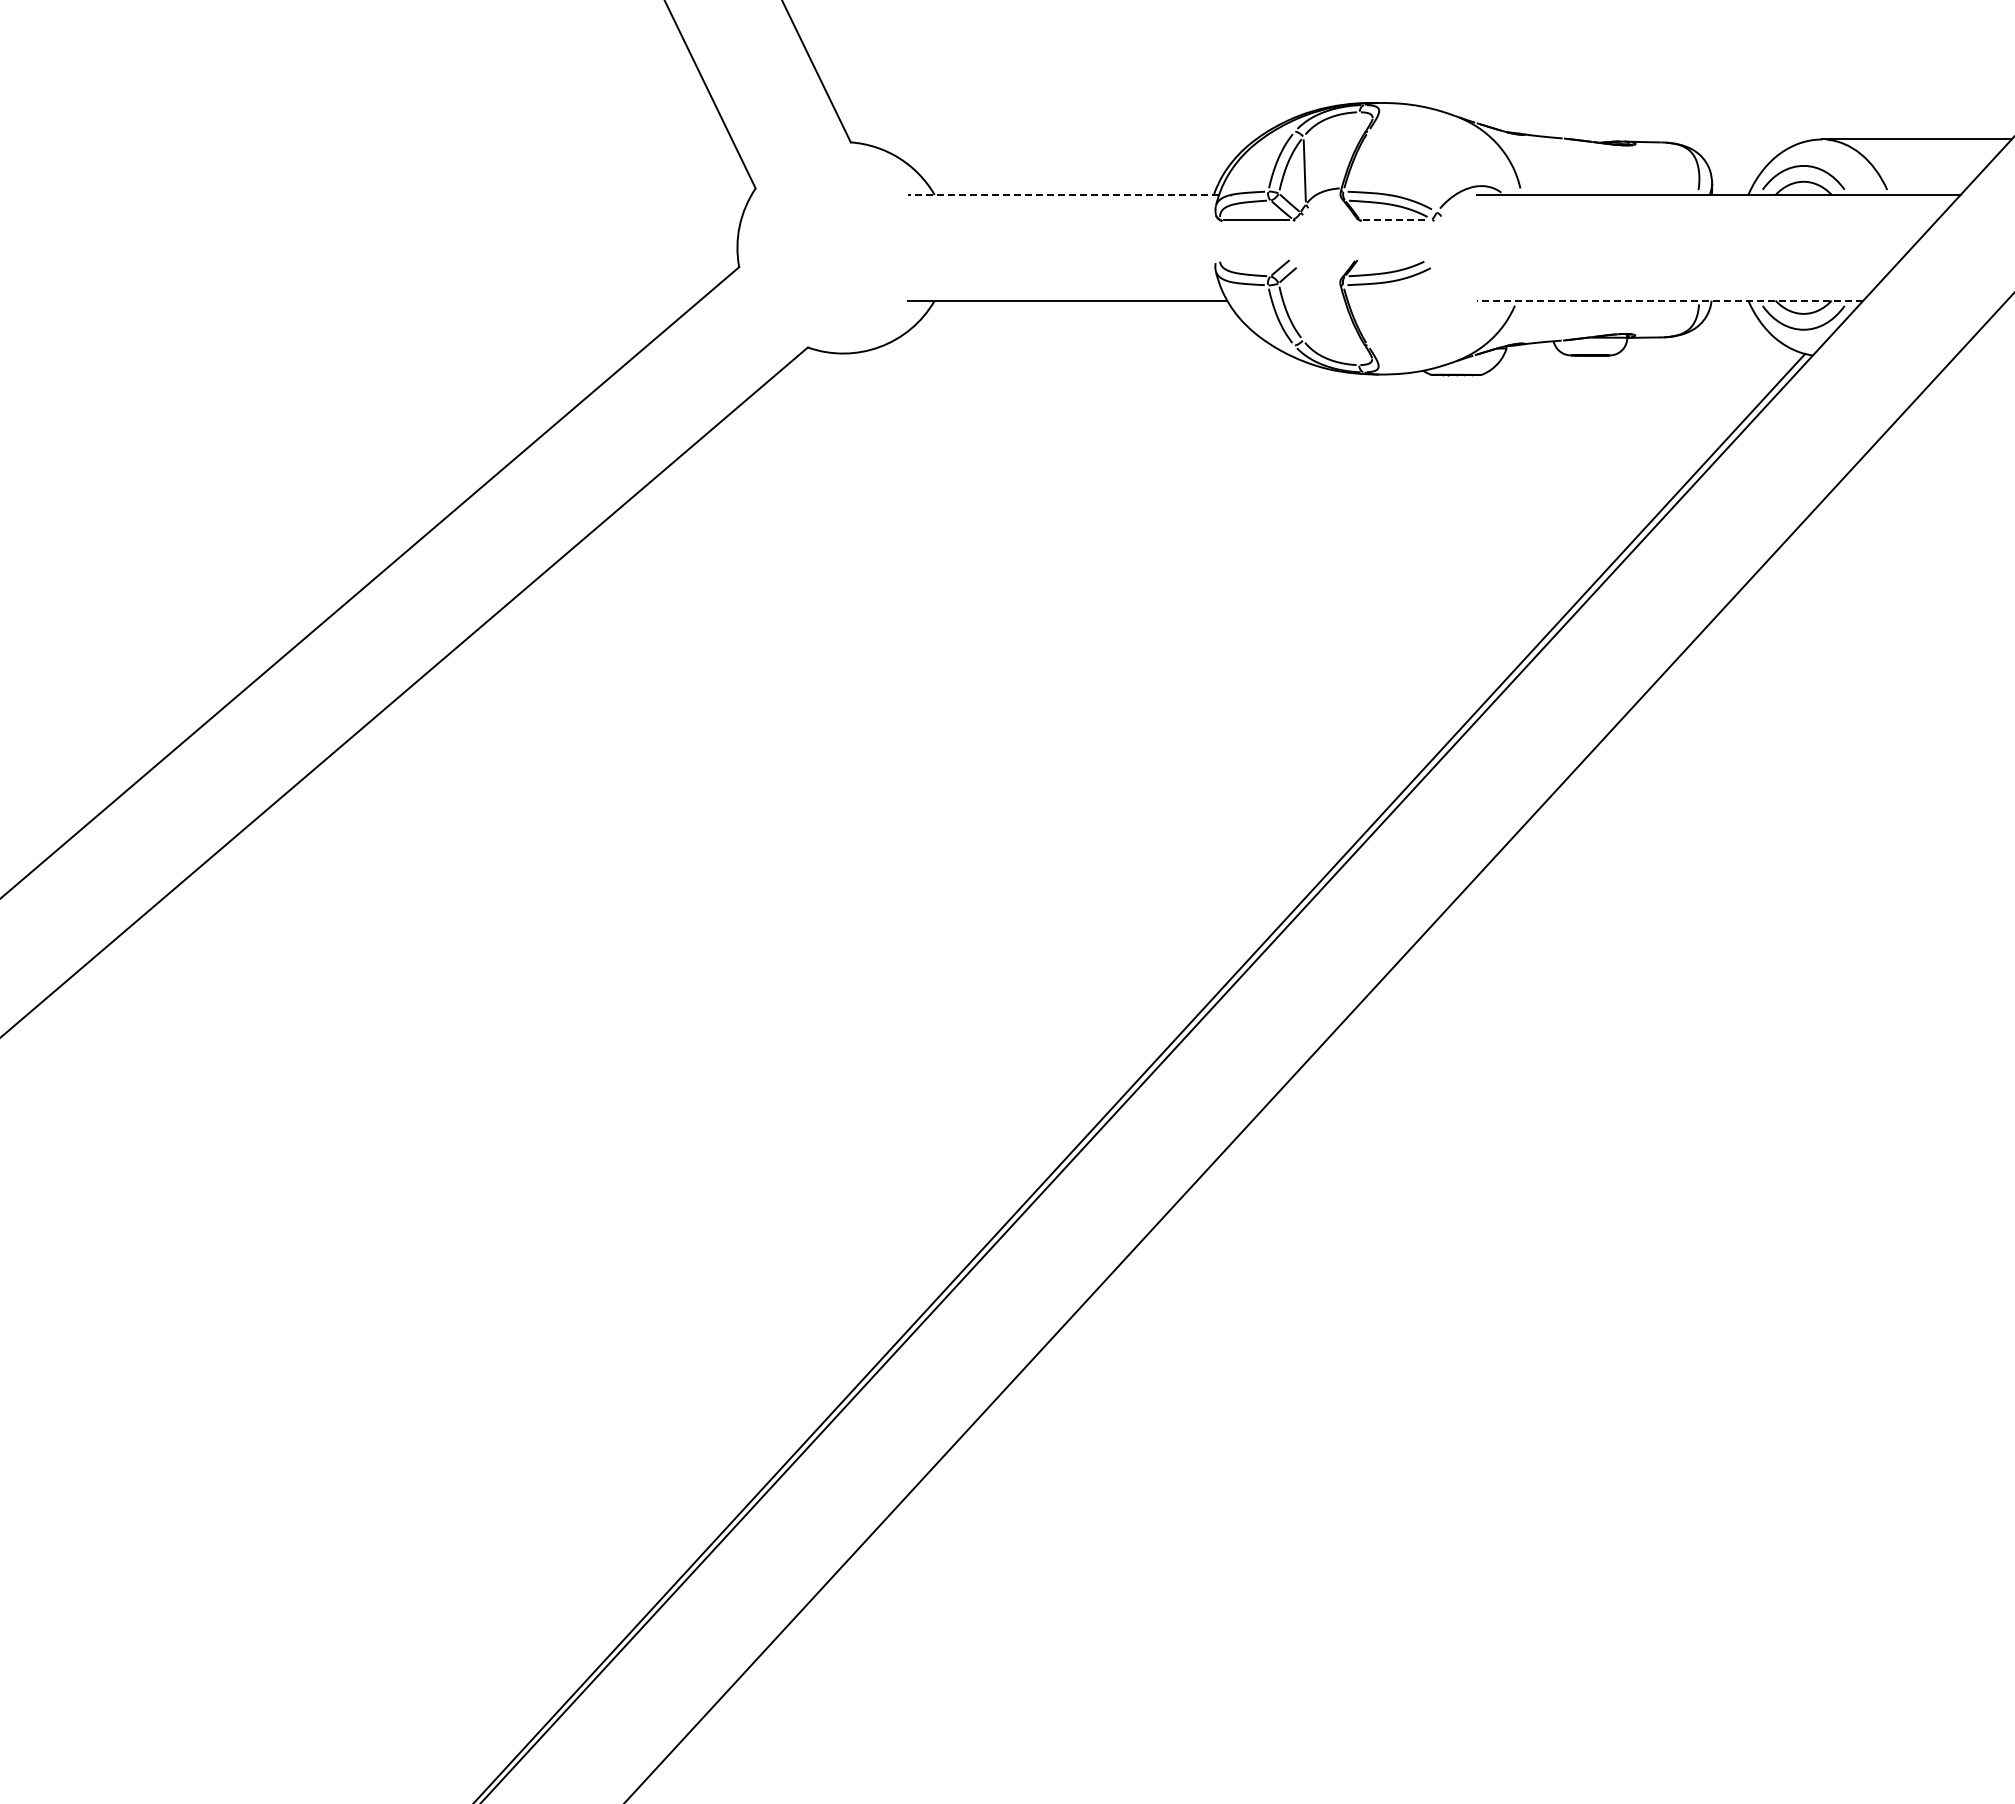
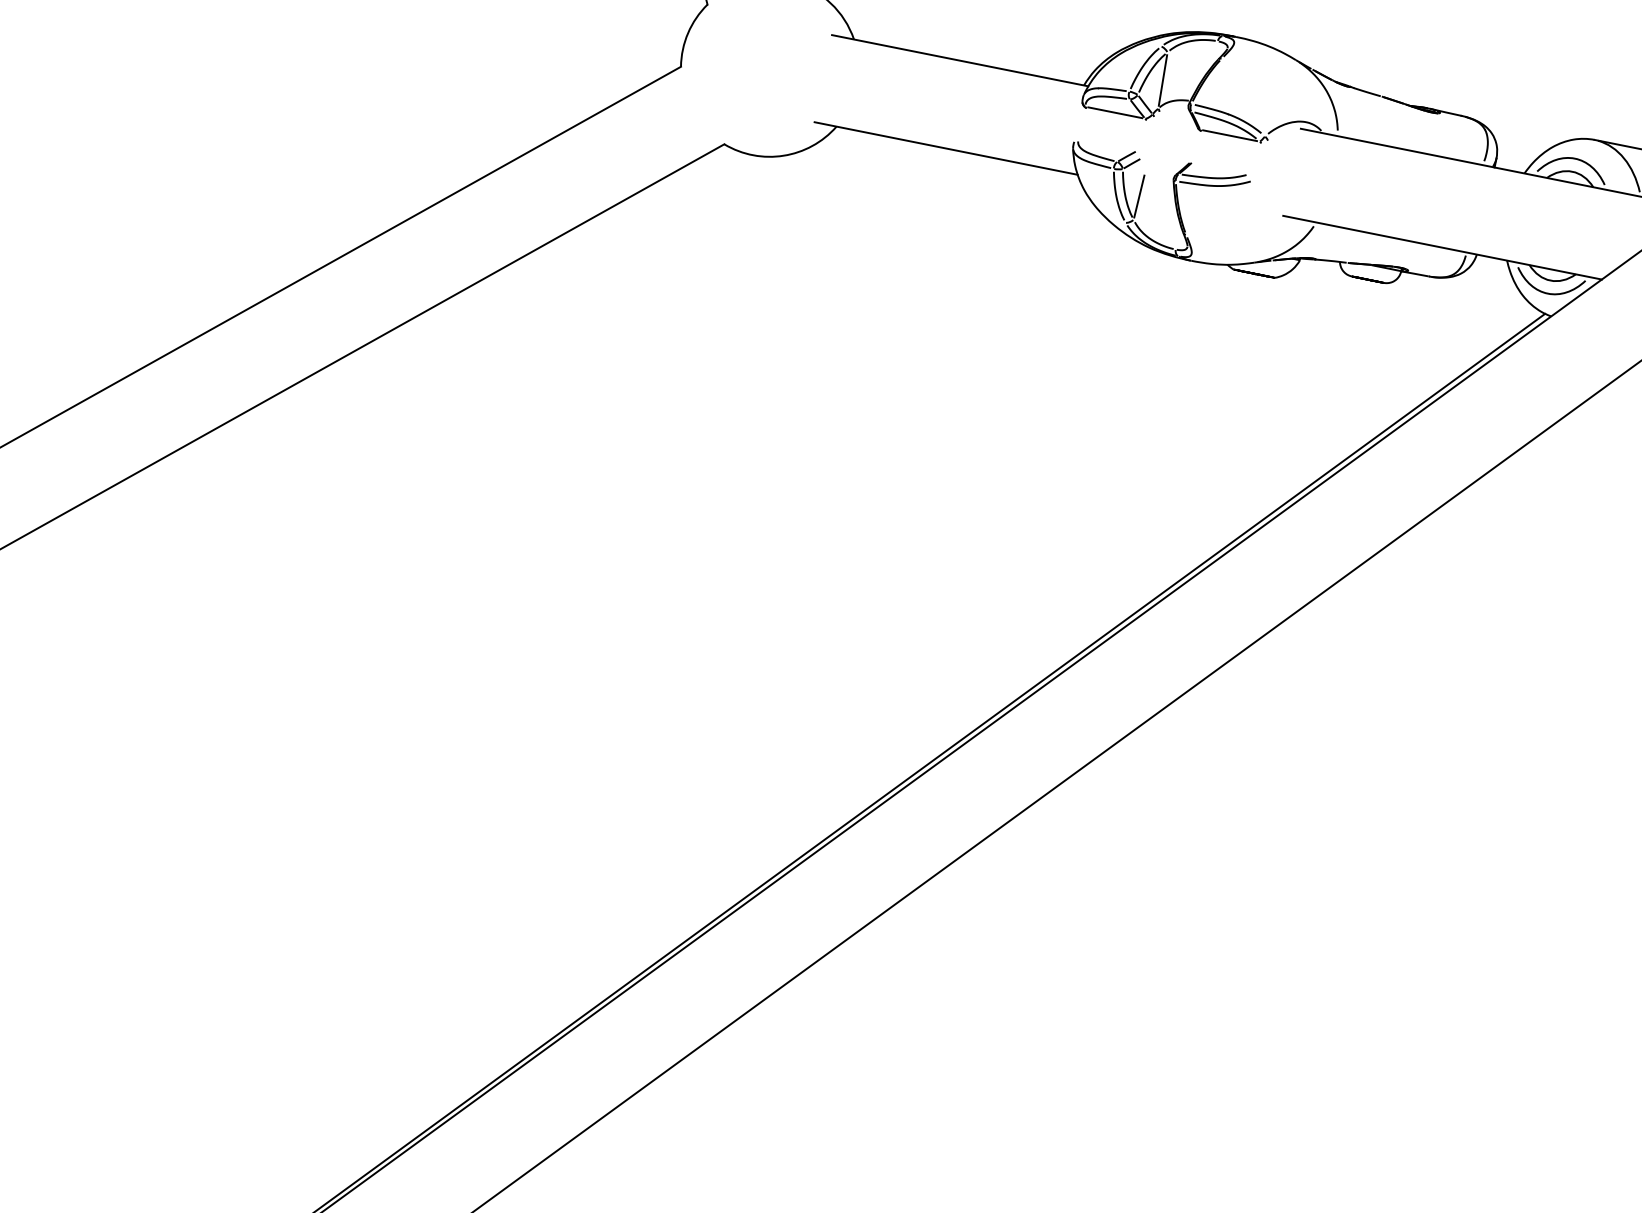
line: (1063, 195) -> (960, 61), dashed -> solid
line: (1395, 219) -> (1229, 135), dashed -> solid
line: (1669, 300) -> (1442, 247), dashed -> solid
line: (1304, 311) -> (1139, 196), added

